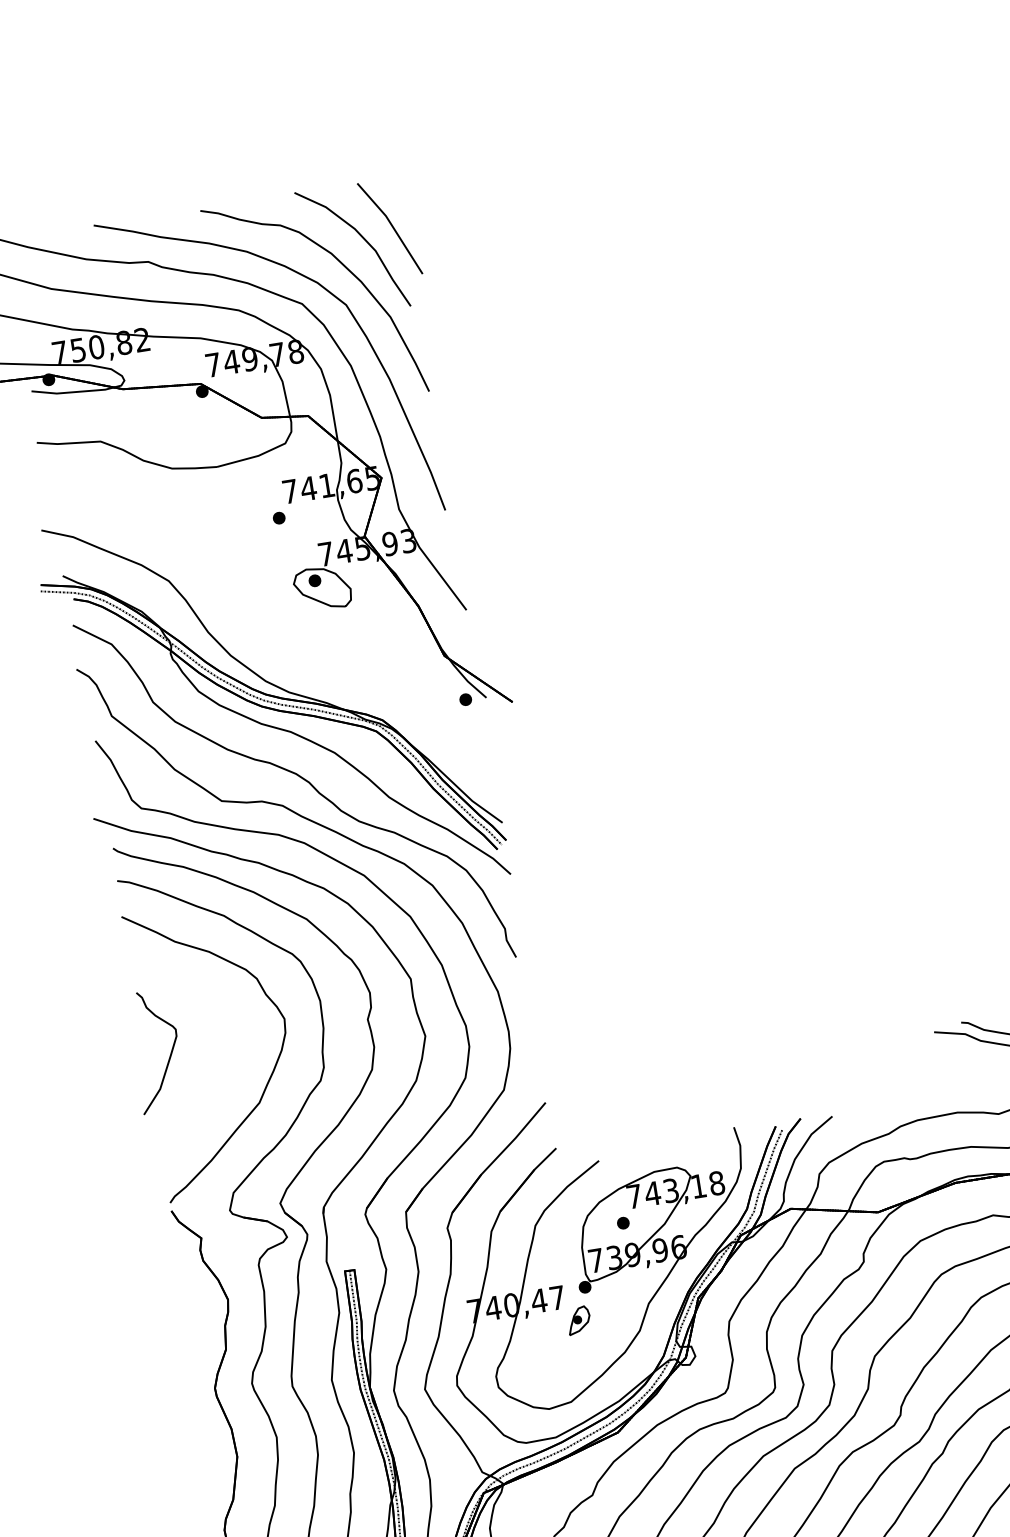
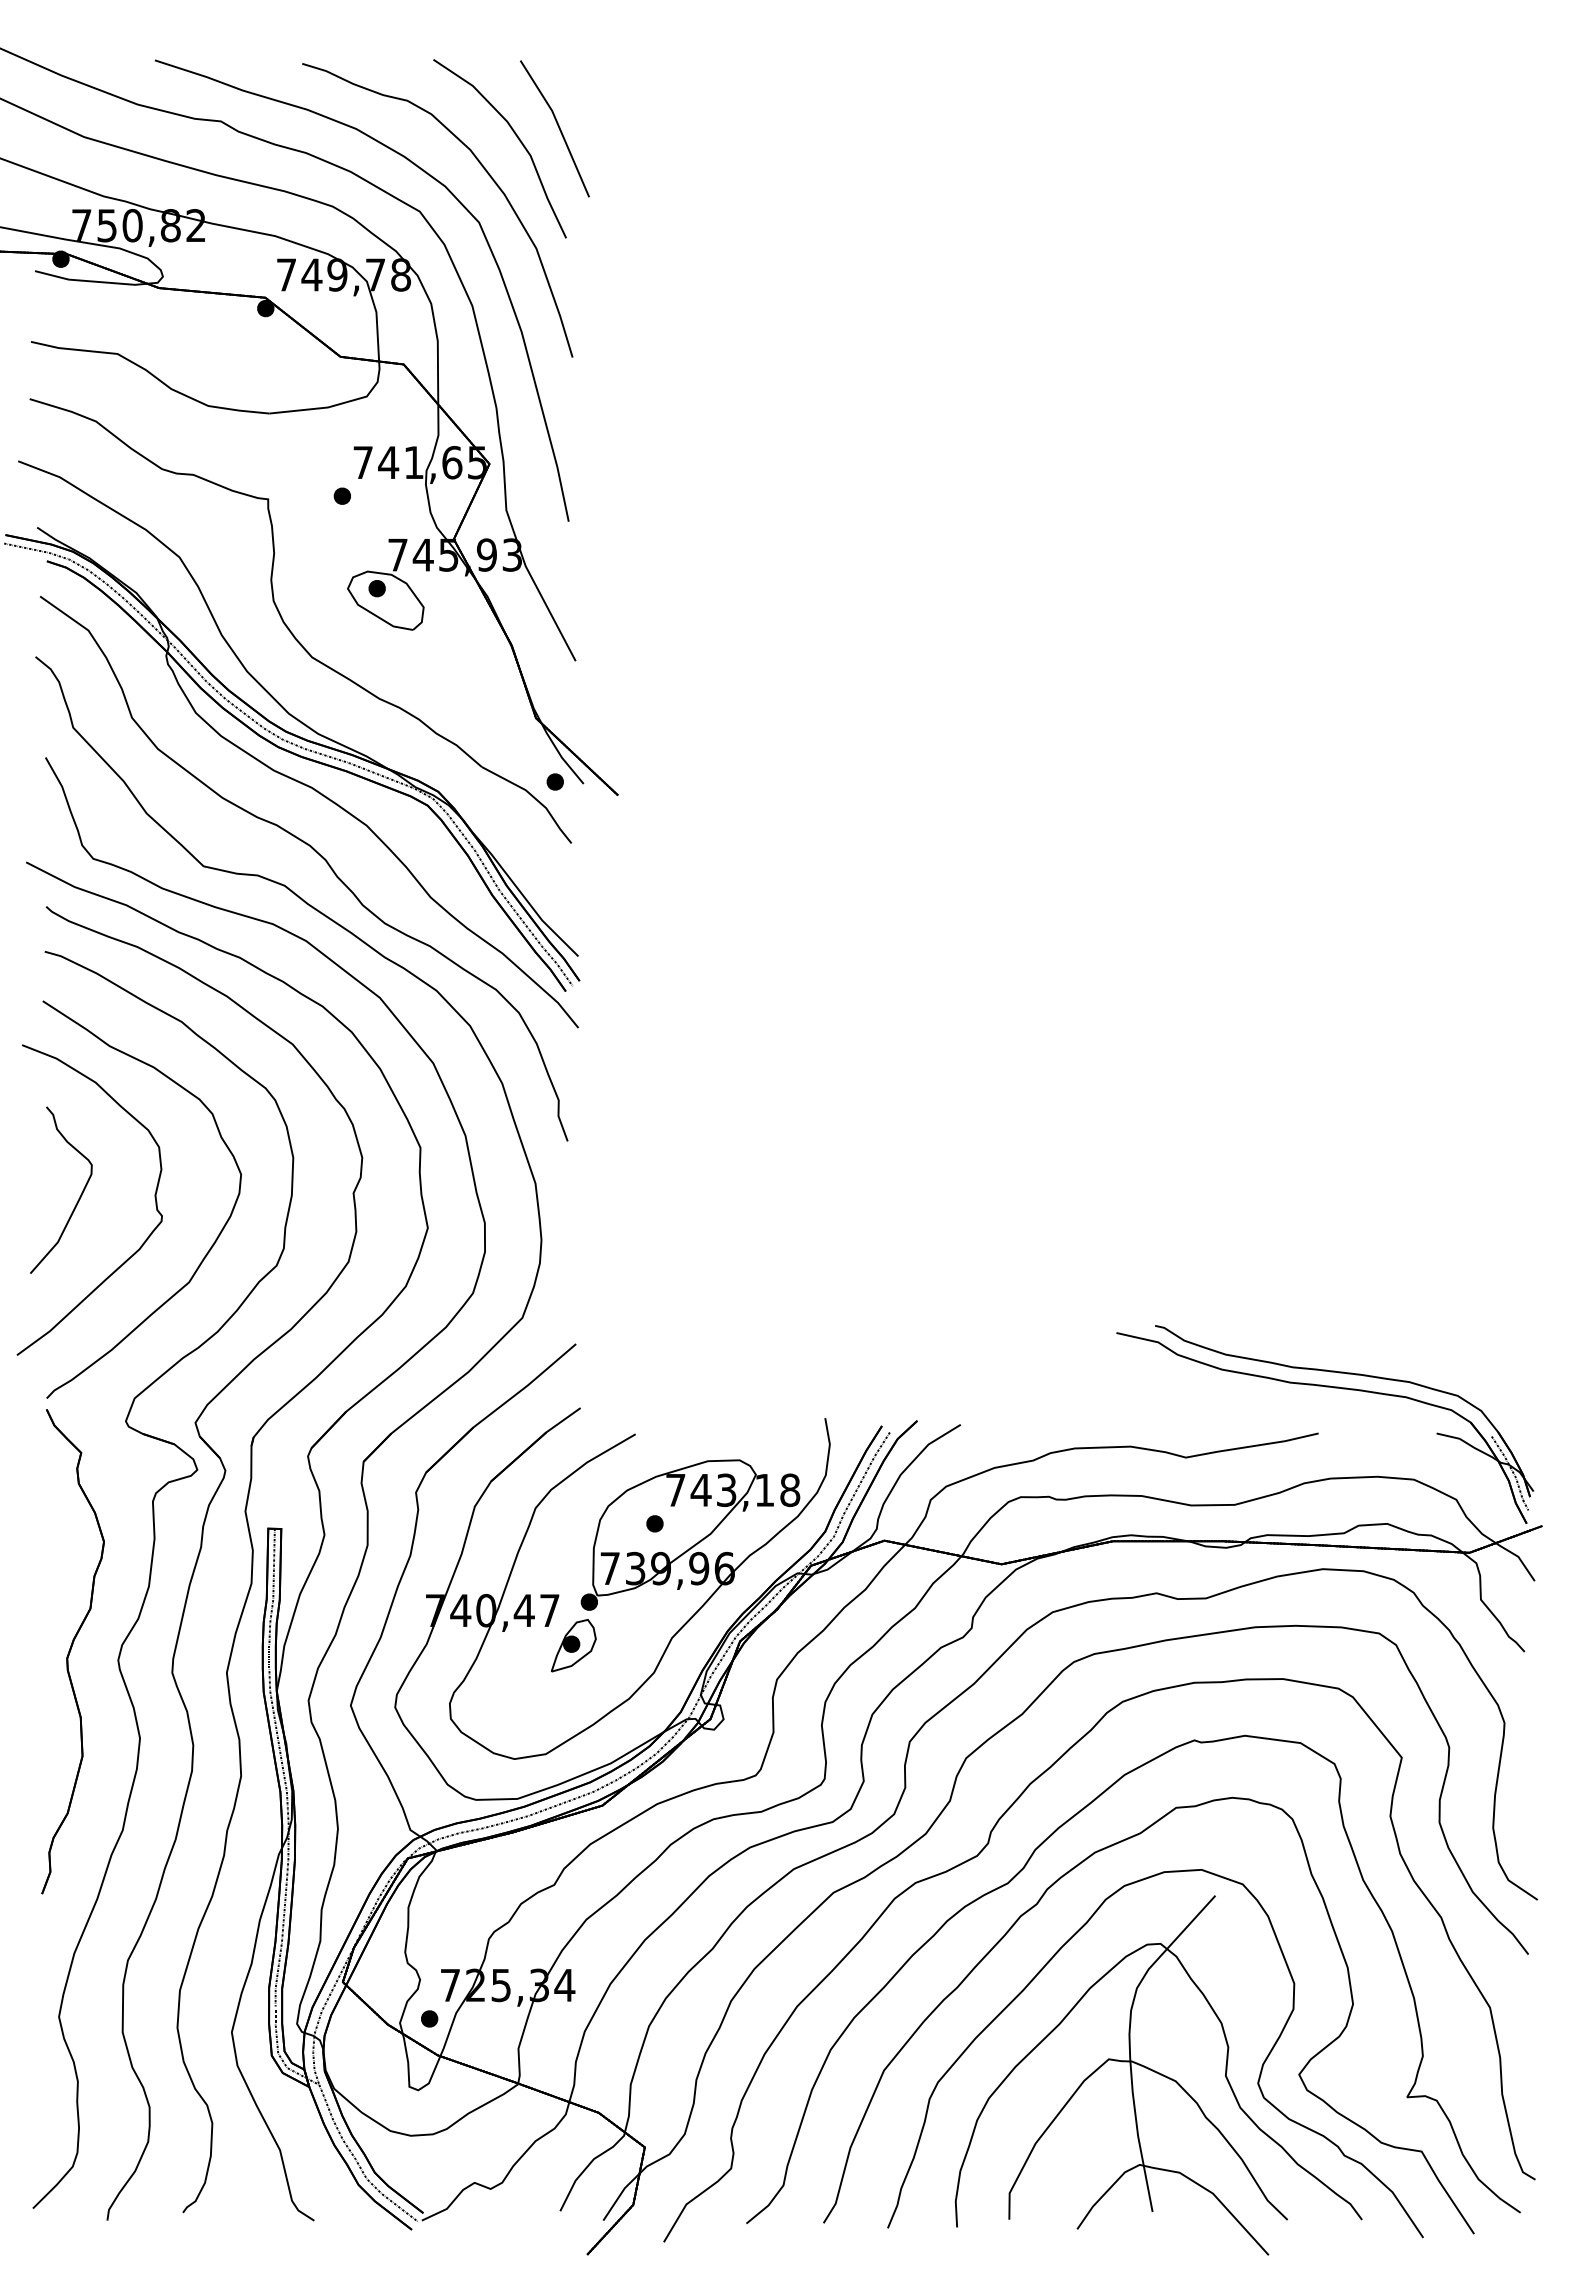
part: (257, 620) -> (290, 629), added
curve: (224, 1045) -> (154, 1197), added
part: (578, 1320) -> (573, 1645), size x1.43

